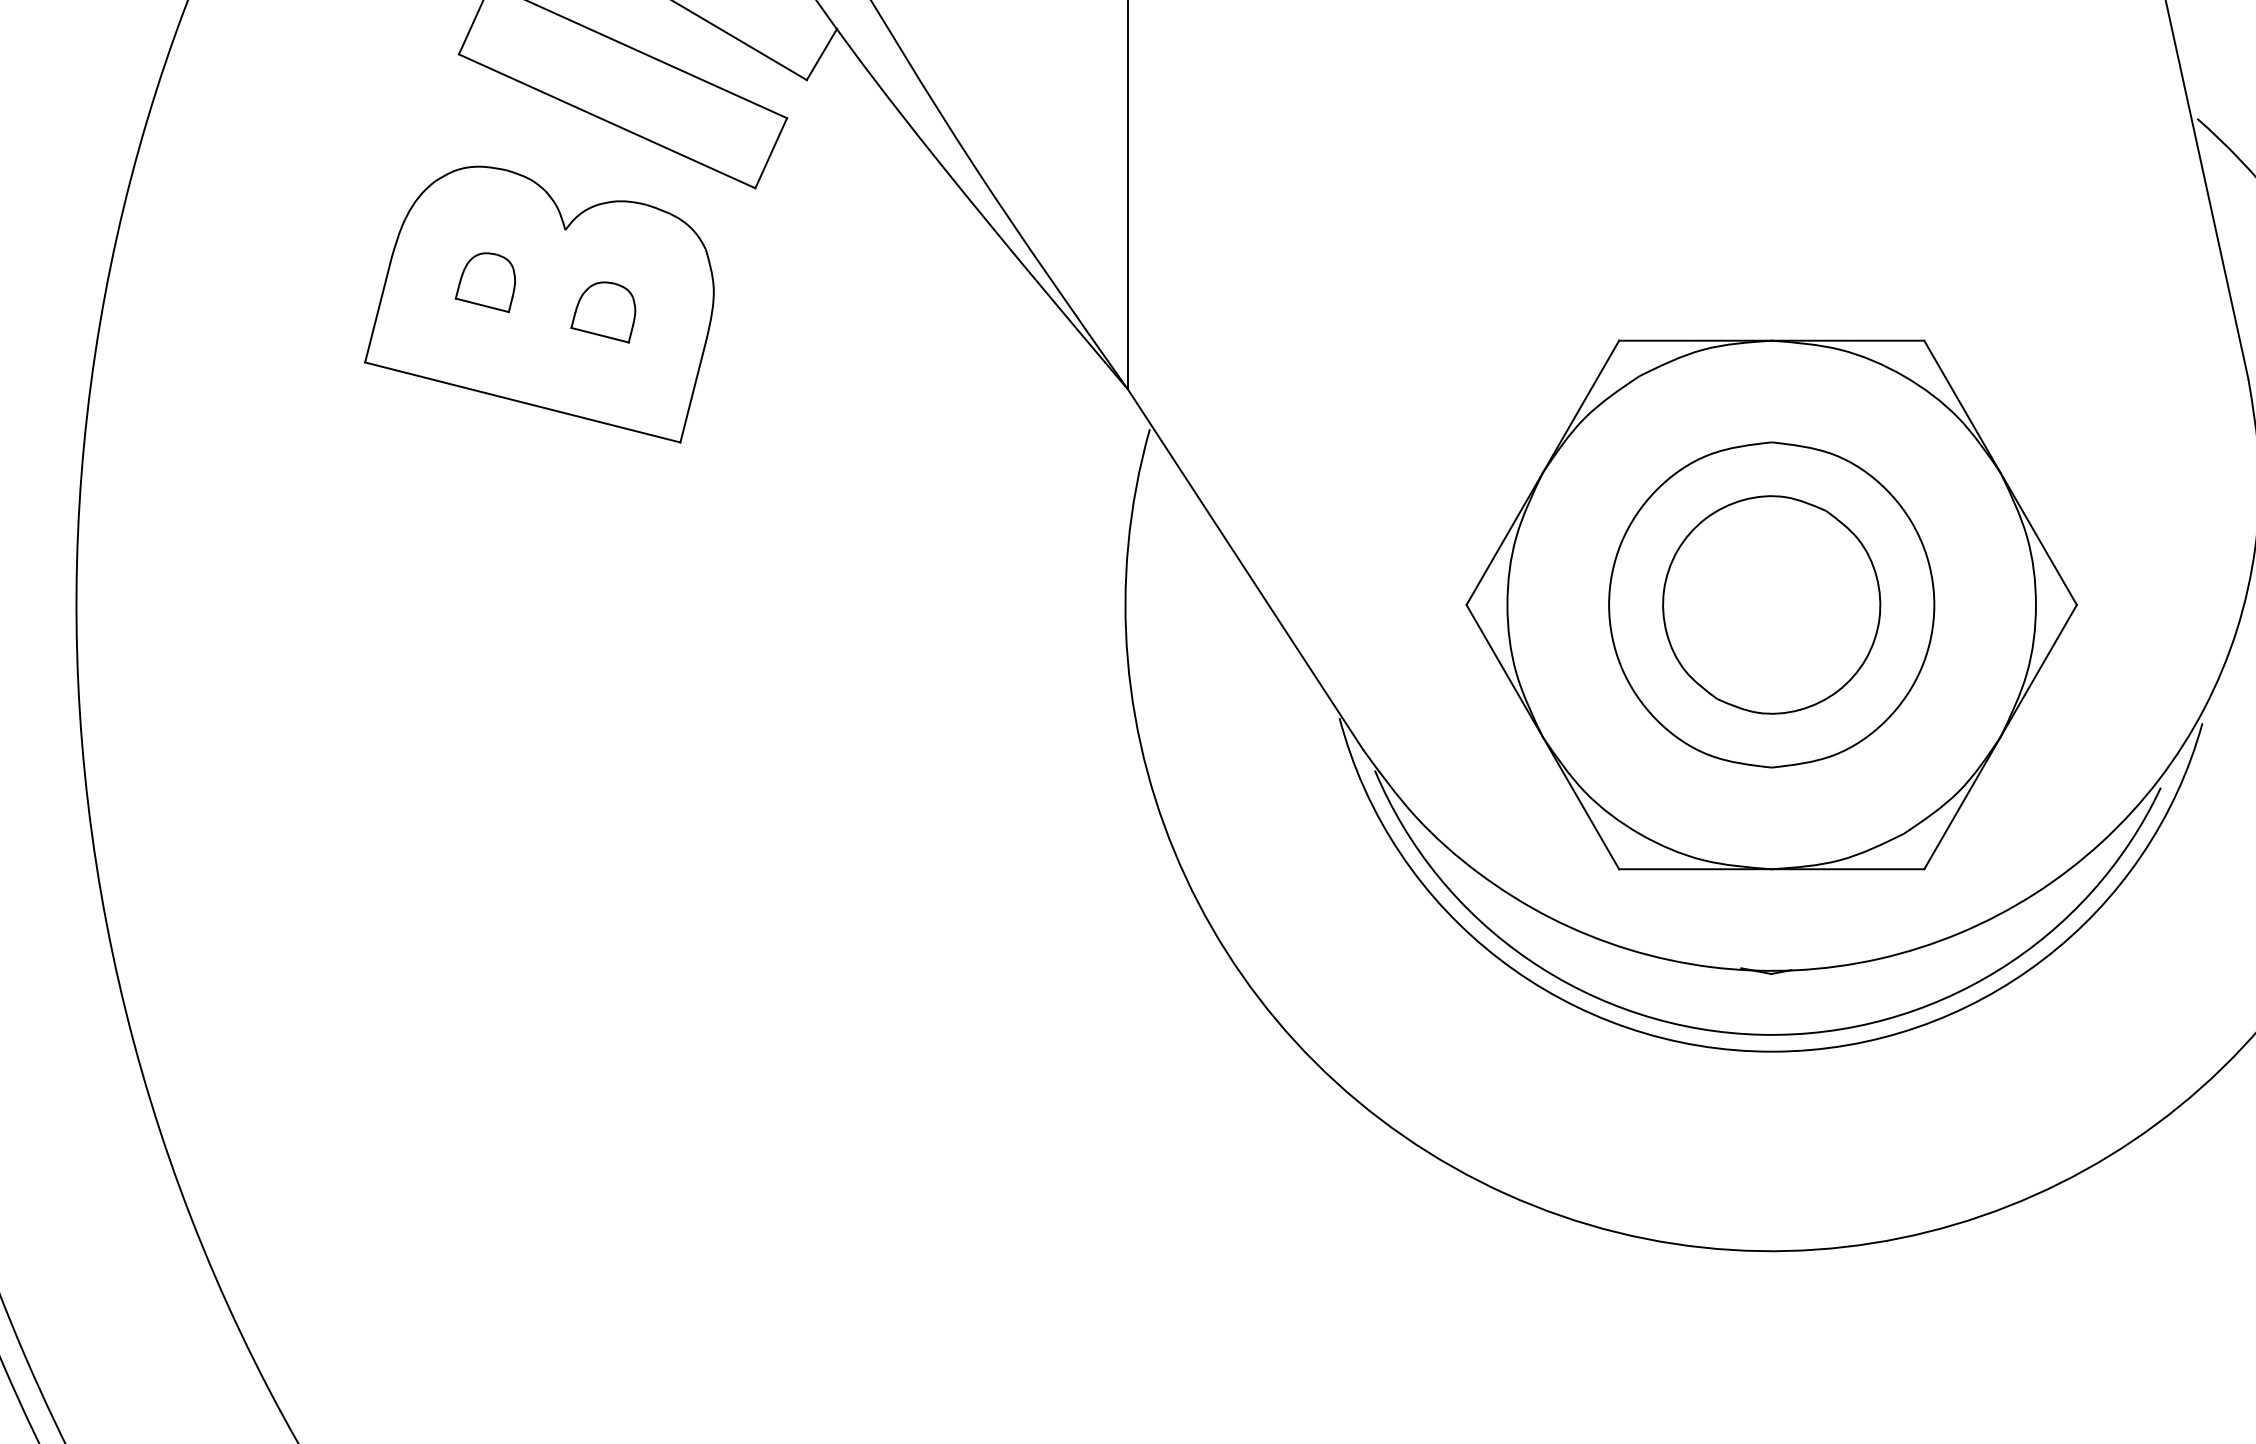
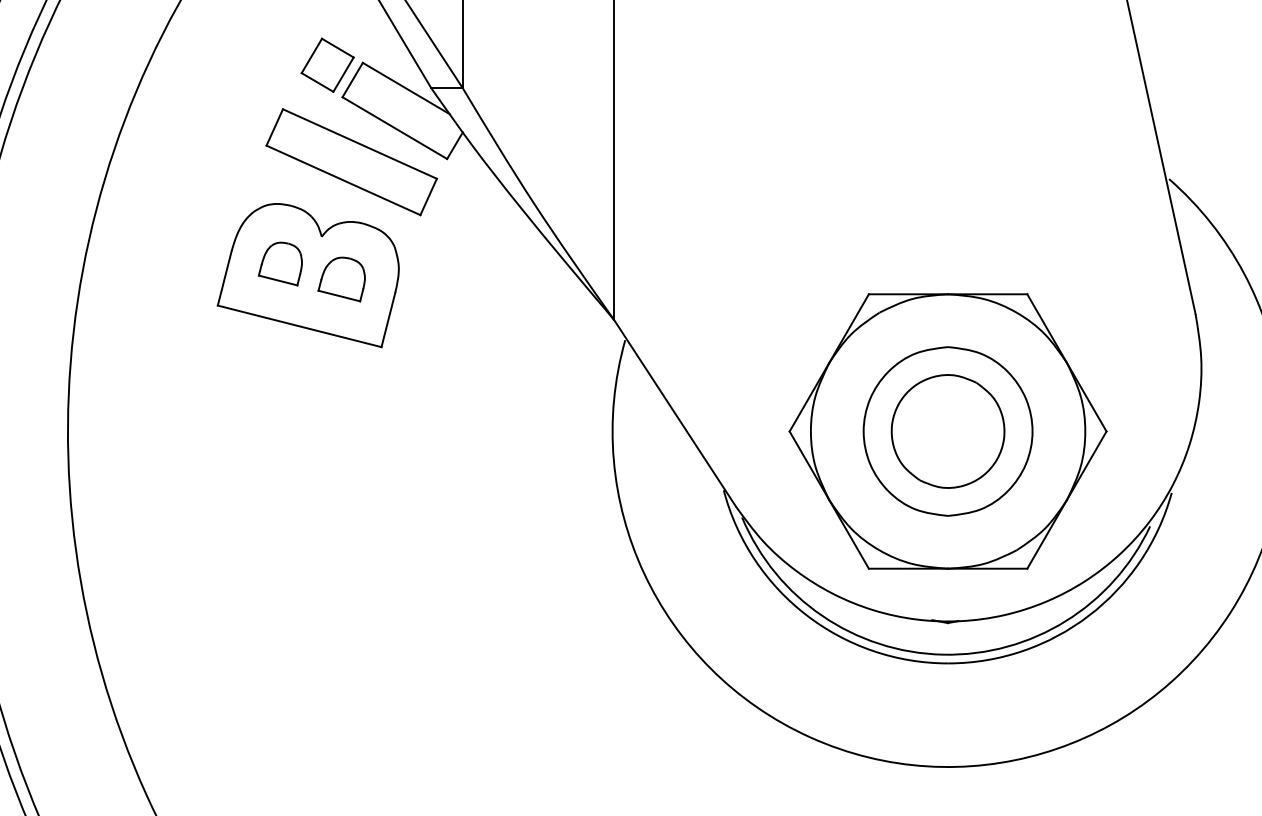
part: (483, 283) -> (279, 264), size x1.4
part: (601, 312) -> (340, 279), size x1.4

